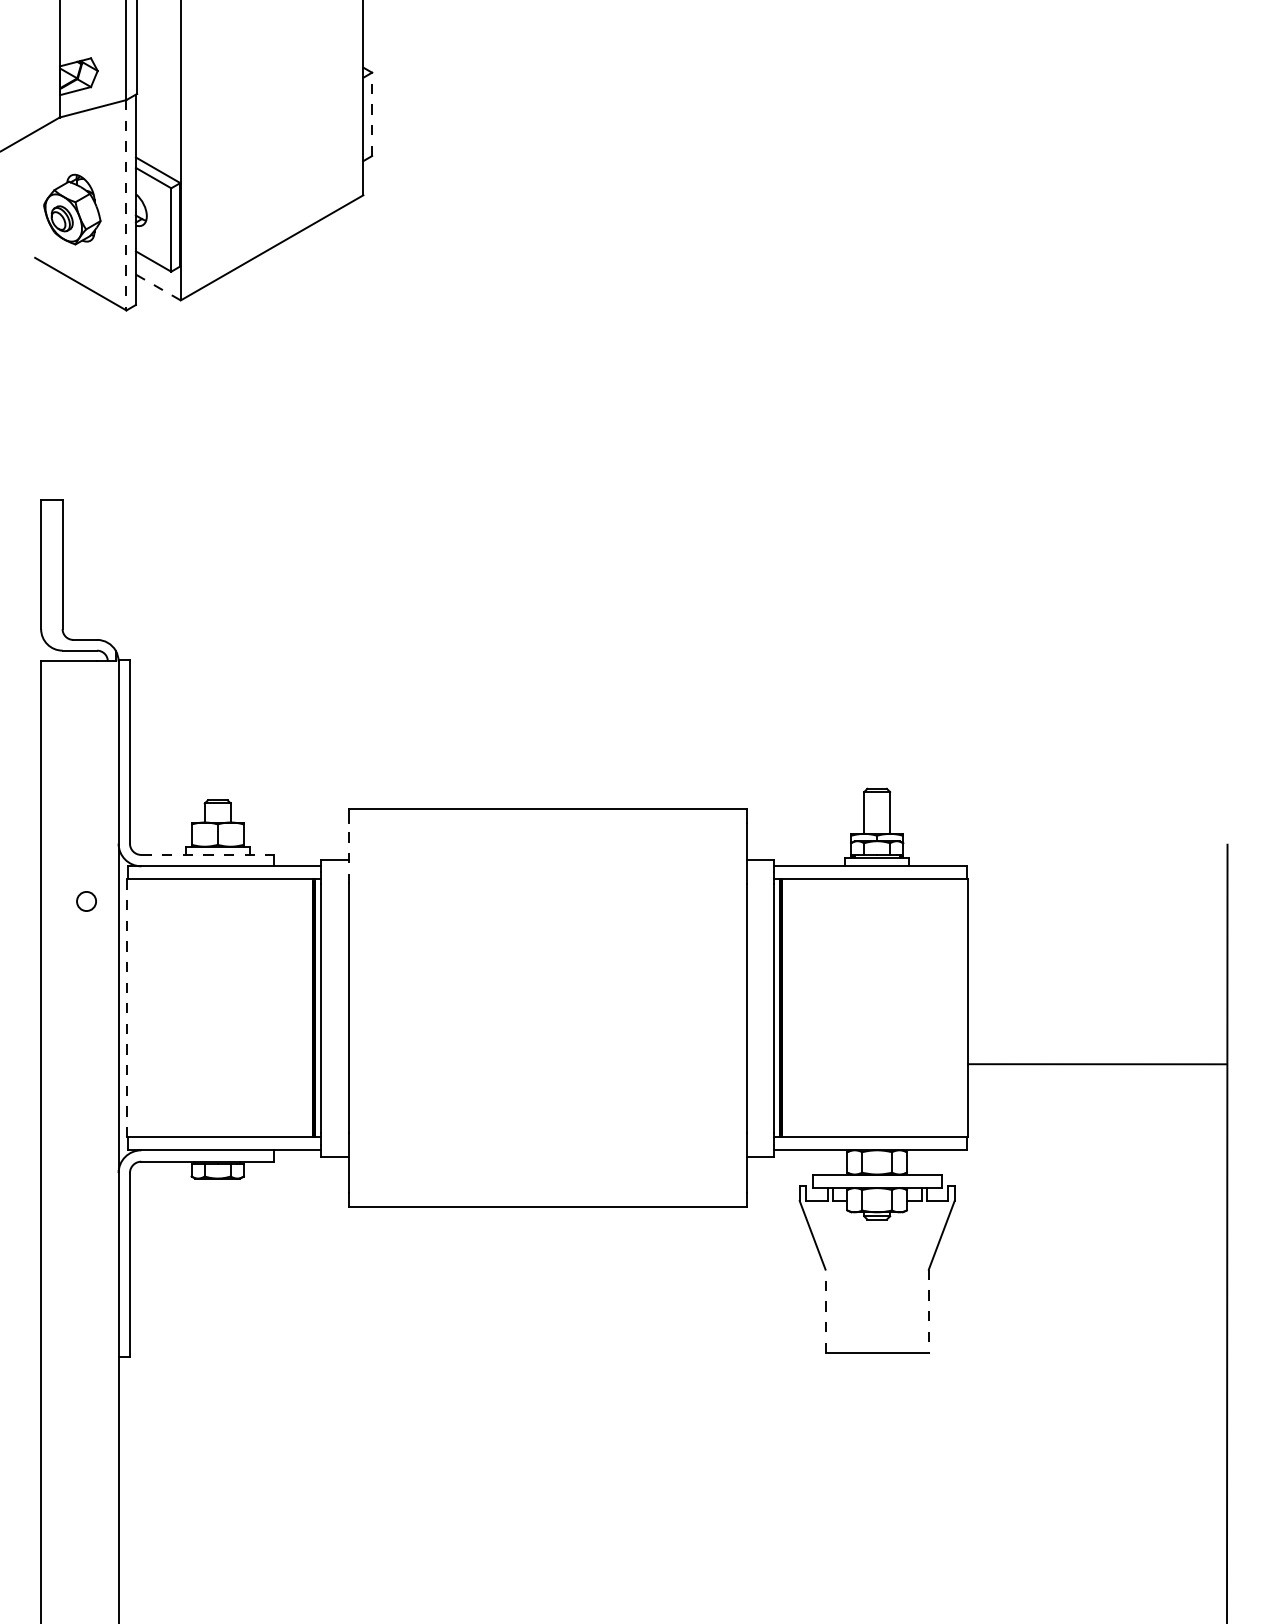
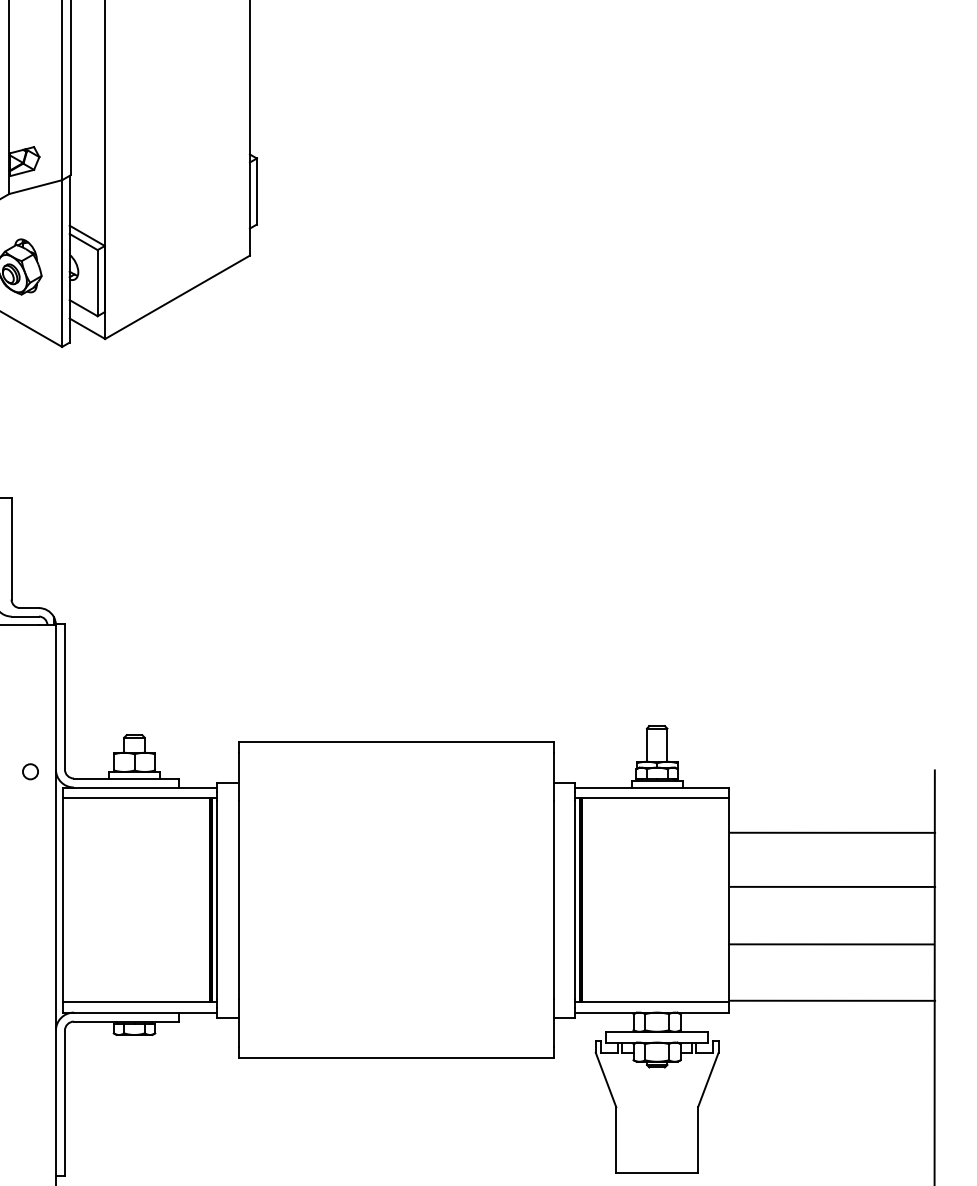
line: (372, 114) -> (257, 191), dashed -> solid
line: (126, 205) -> (62, 263), dashed -> solid
line: (158, 287) -> (87, 328), dashed -> solid
line: (349, 853) -> (238, 777), dashed -> solid
line: (207, 854) -> (126, 778), dashed -> solid
circle: (86, 901) -> (30, 771), moved
line: (1098, 923) -> (832, 832), added
line: (1098, 991) -> (832, 886), added
line: (127, 1007) -> (62, 899), dashed -> solid
line: (1098, 1135) -> (832, 1000), added
line: (825, 1311) -> (616, 1140), dashed -> solid
line: (928, 1311) -> (697, 1140), dashed -> solid

